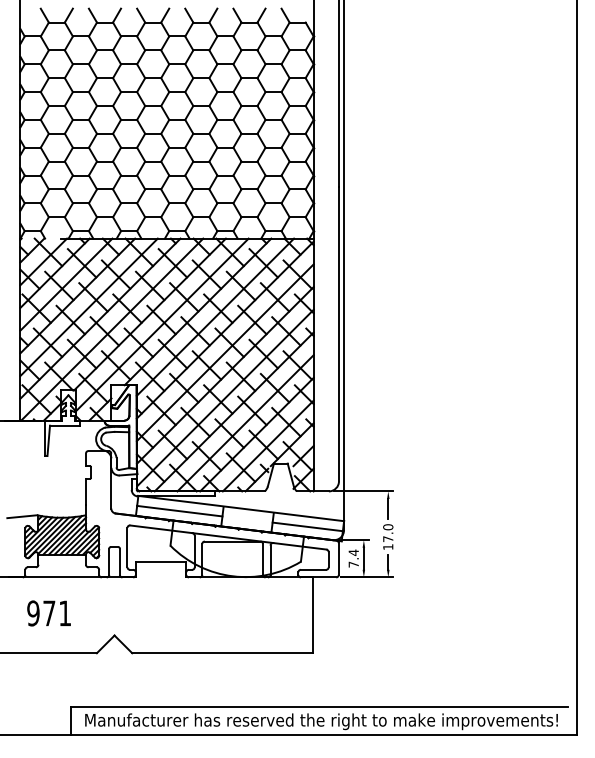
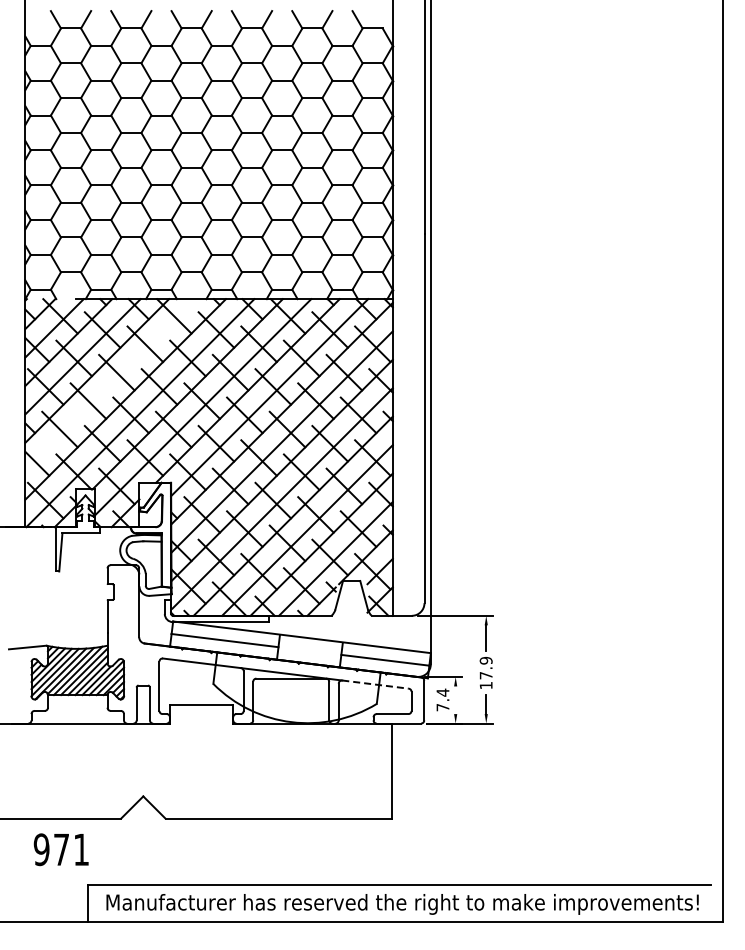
line: (89, 307) -> (111, 385), removed
text: (388, 527) -> (486, 660), 17.0 -> 17.9
line: (299, 546) -> (375, 684), solid -> dashed
line: (363, 558) -> (455, 700), removed
text: (48, 613) -> (60, 849), moved

